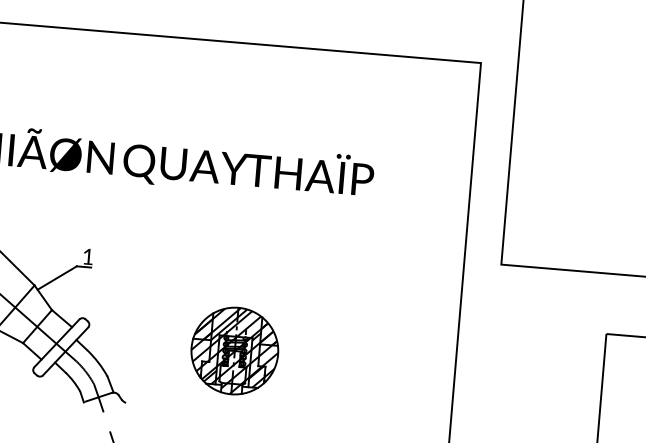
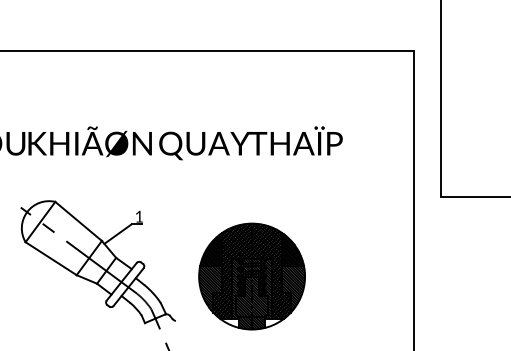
part: (234, 350) -> (251, 276), size x1.67

